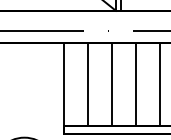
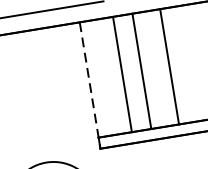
line: (112, 84) -> (142, 71), moved
line: (136, 84) -> (169, 66), moved
line: (64, 88) -> (90, 85), solid -> dashed

